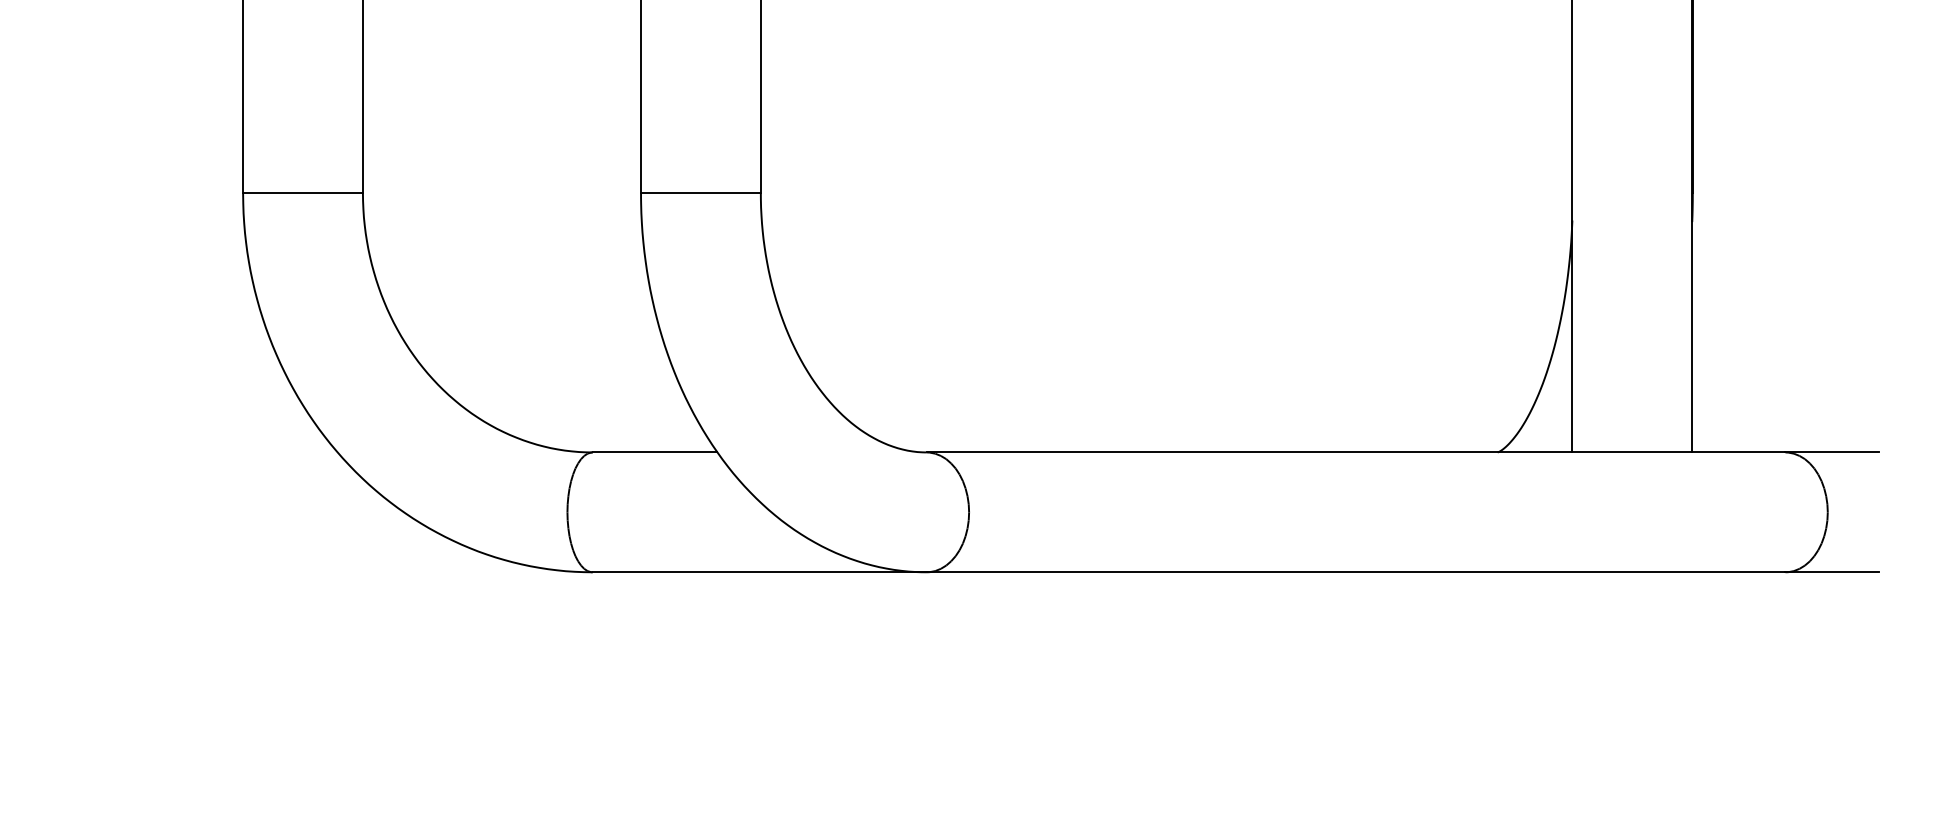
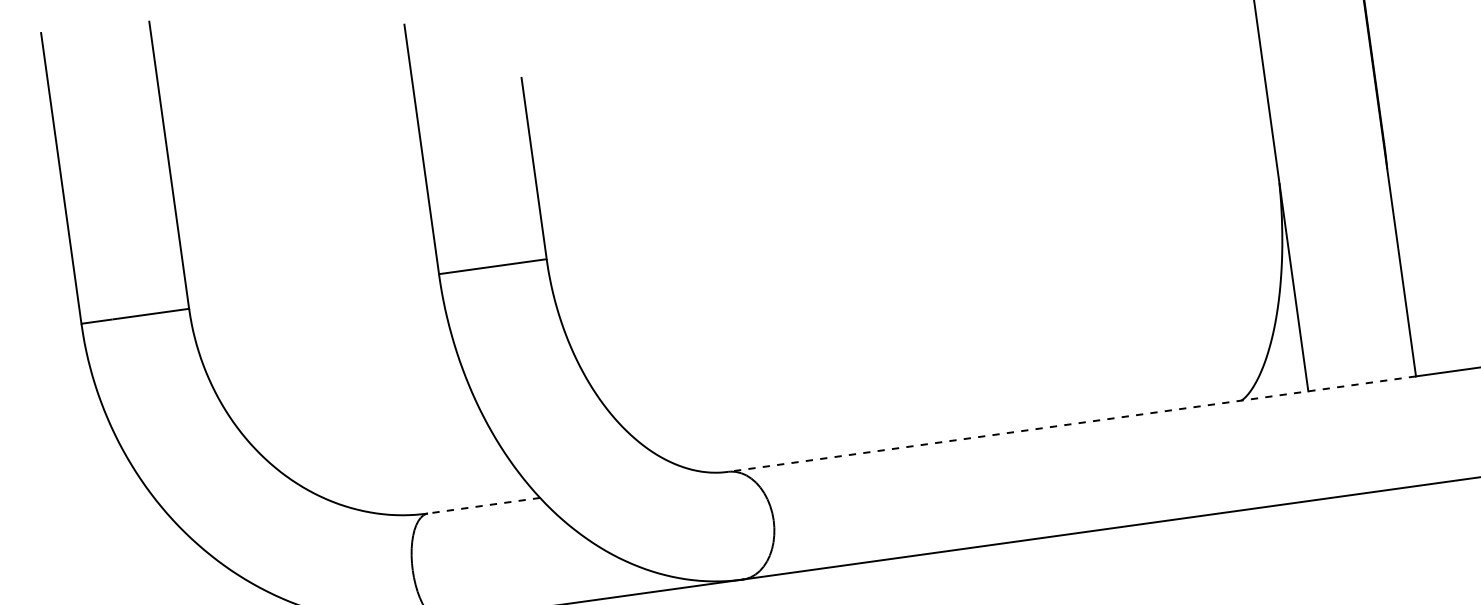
line: (654, 452) -> (483, 505), solid -> dashed
line: (1309, 452) -> (1072, 424), solid -> dashed

